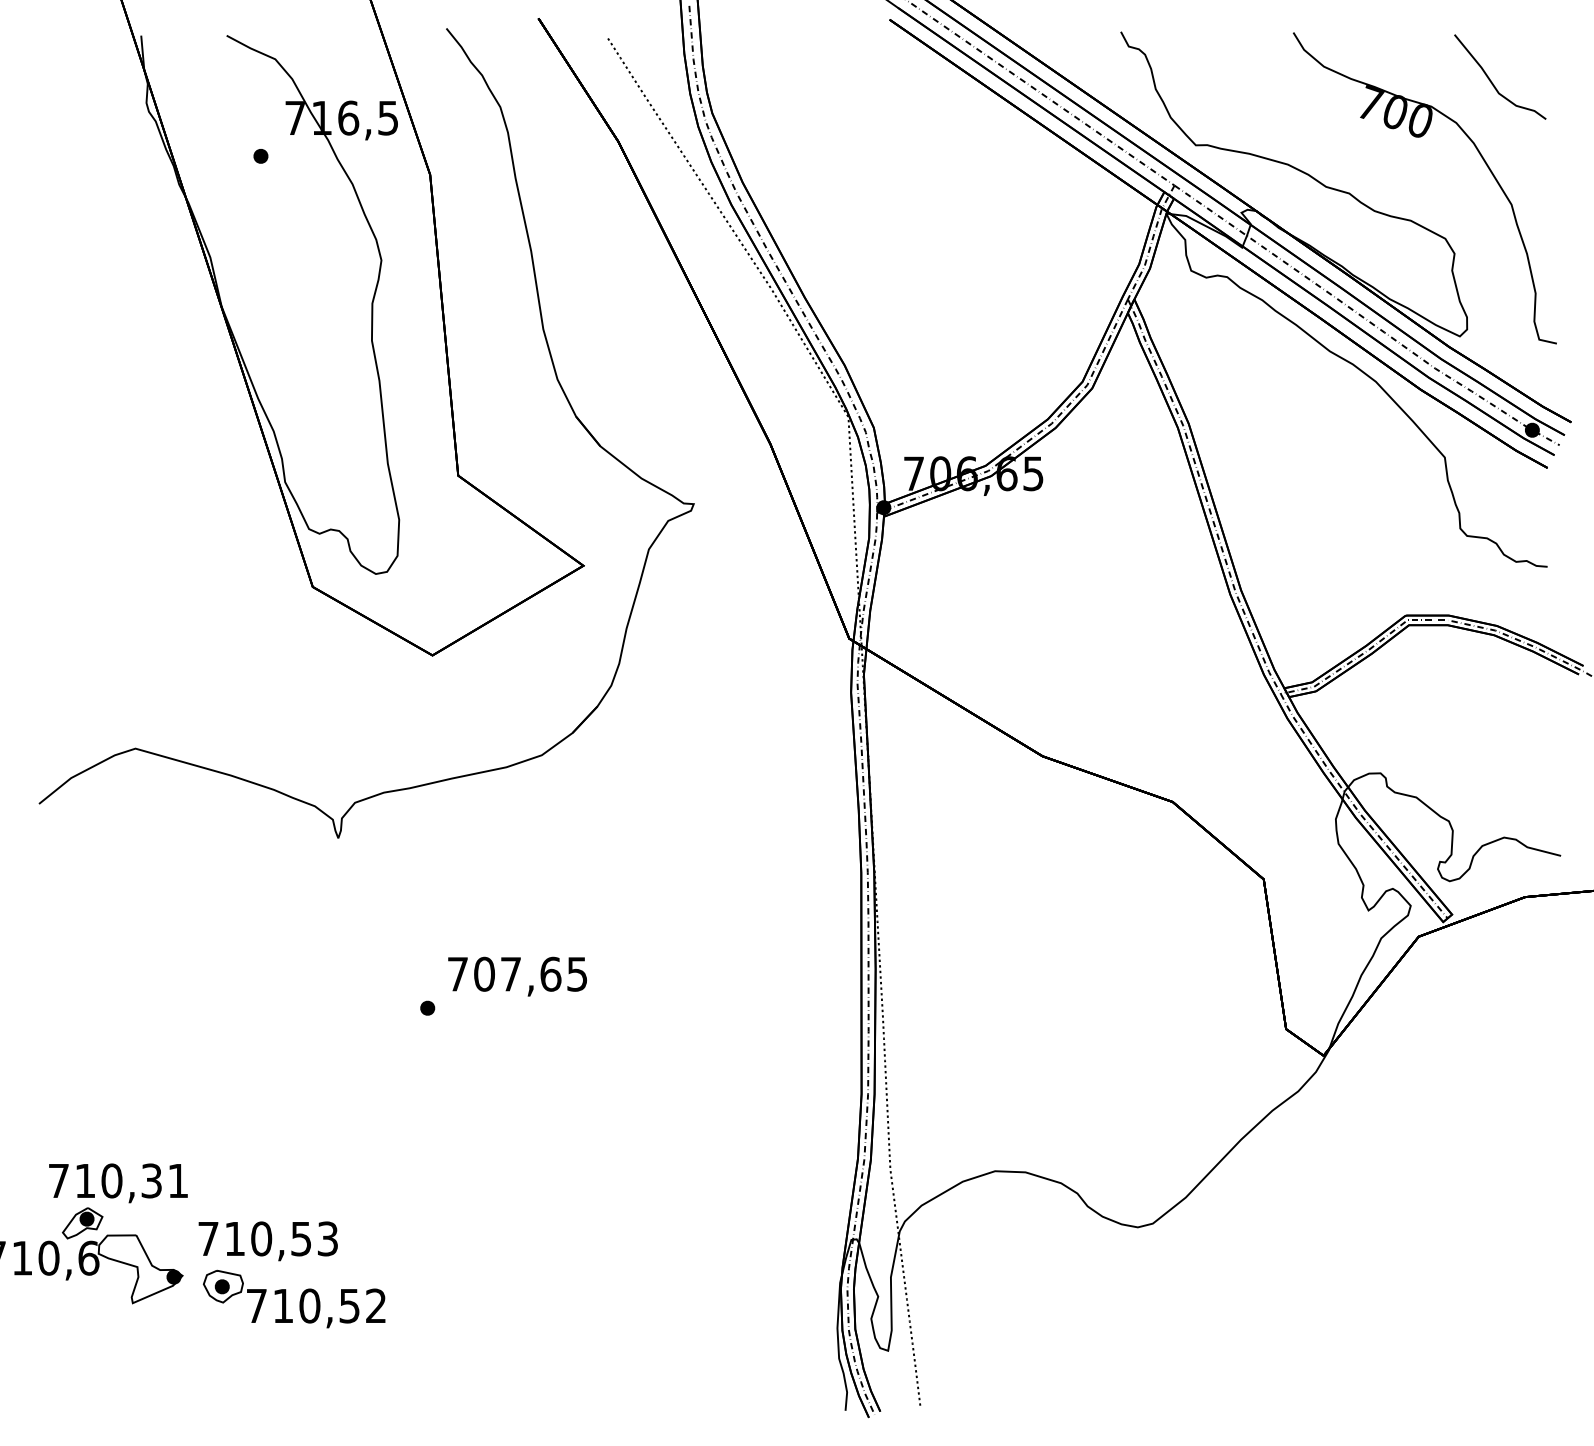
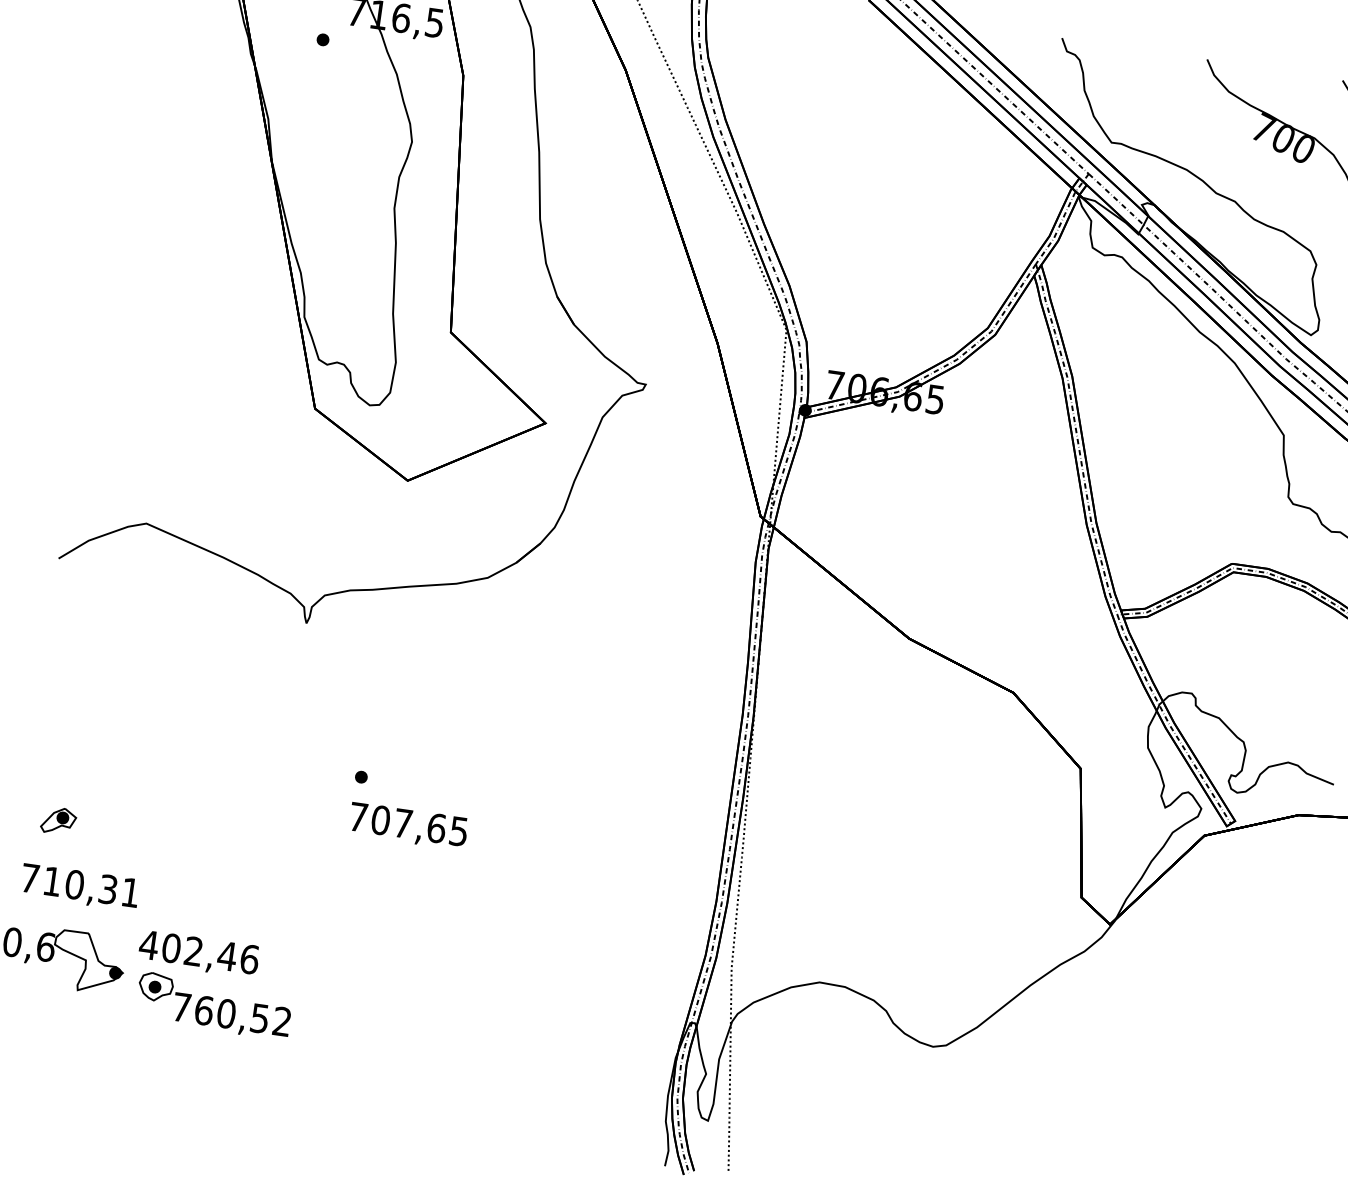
text: (517, 976) -> (408, 826), moved
part: (82, 1223) -> (58, 821), moved
text: (267, 1238) -> (198, 951), 710,53 -> 402,46
text: (283, 1305) -> (204, 1010), 710,52 -> 760,52

